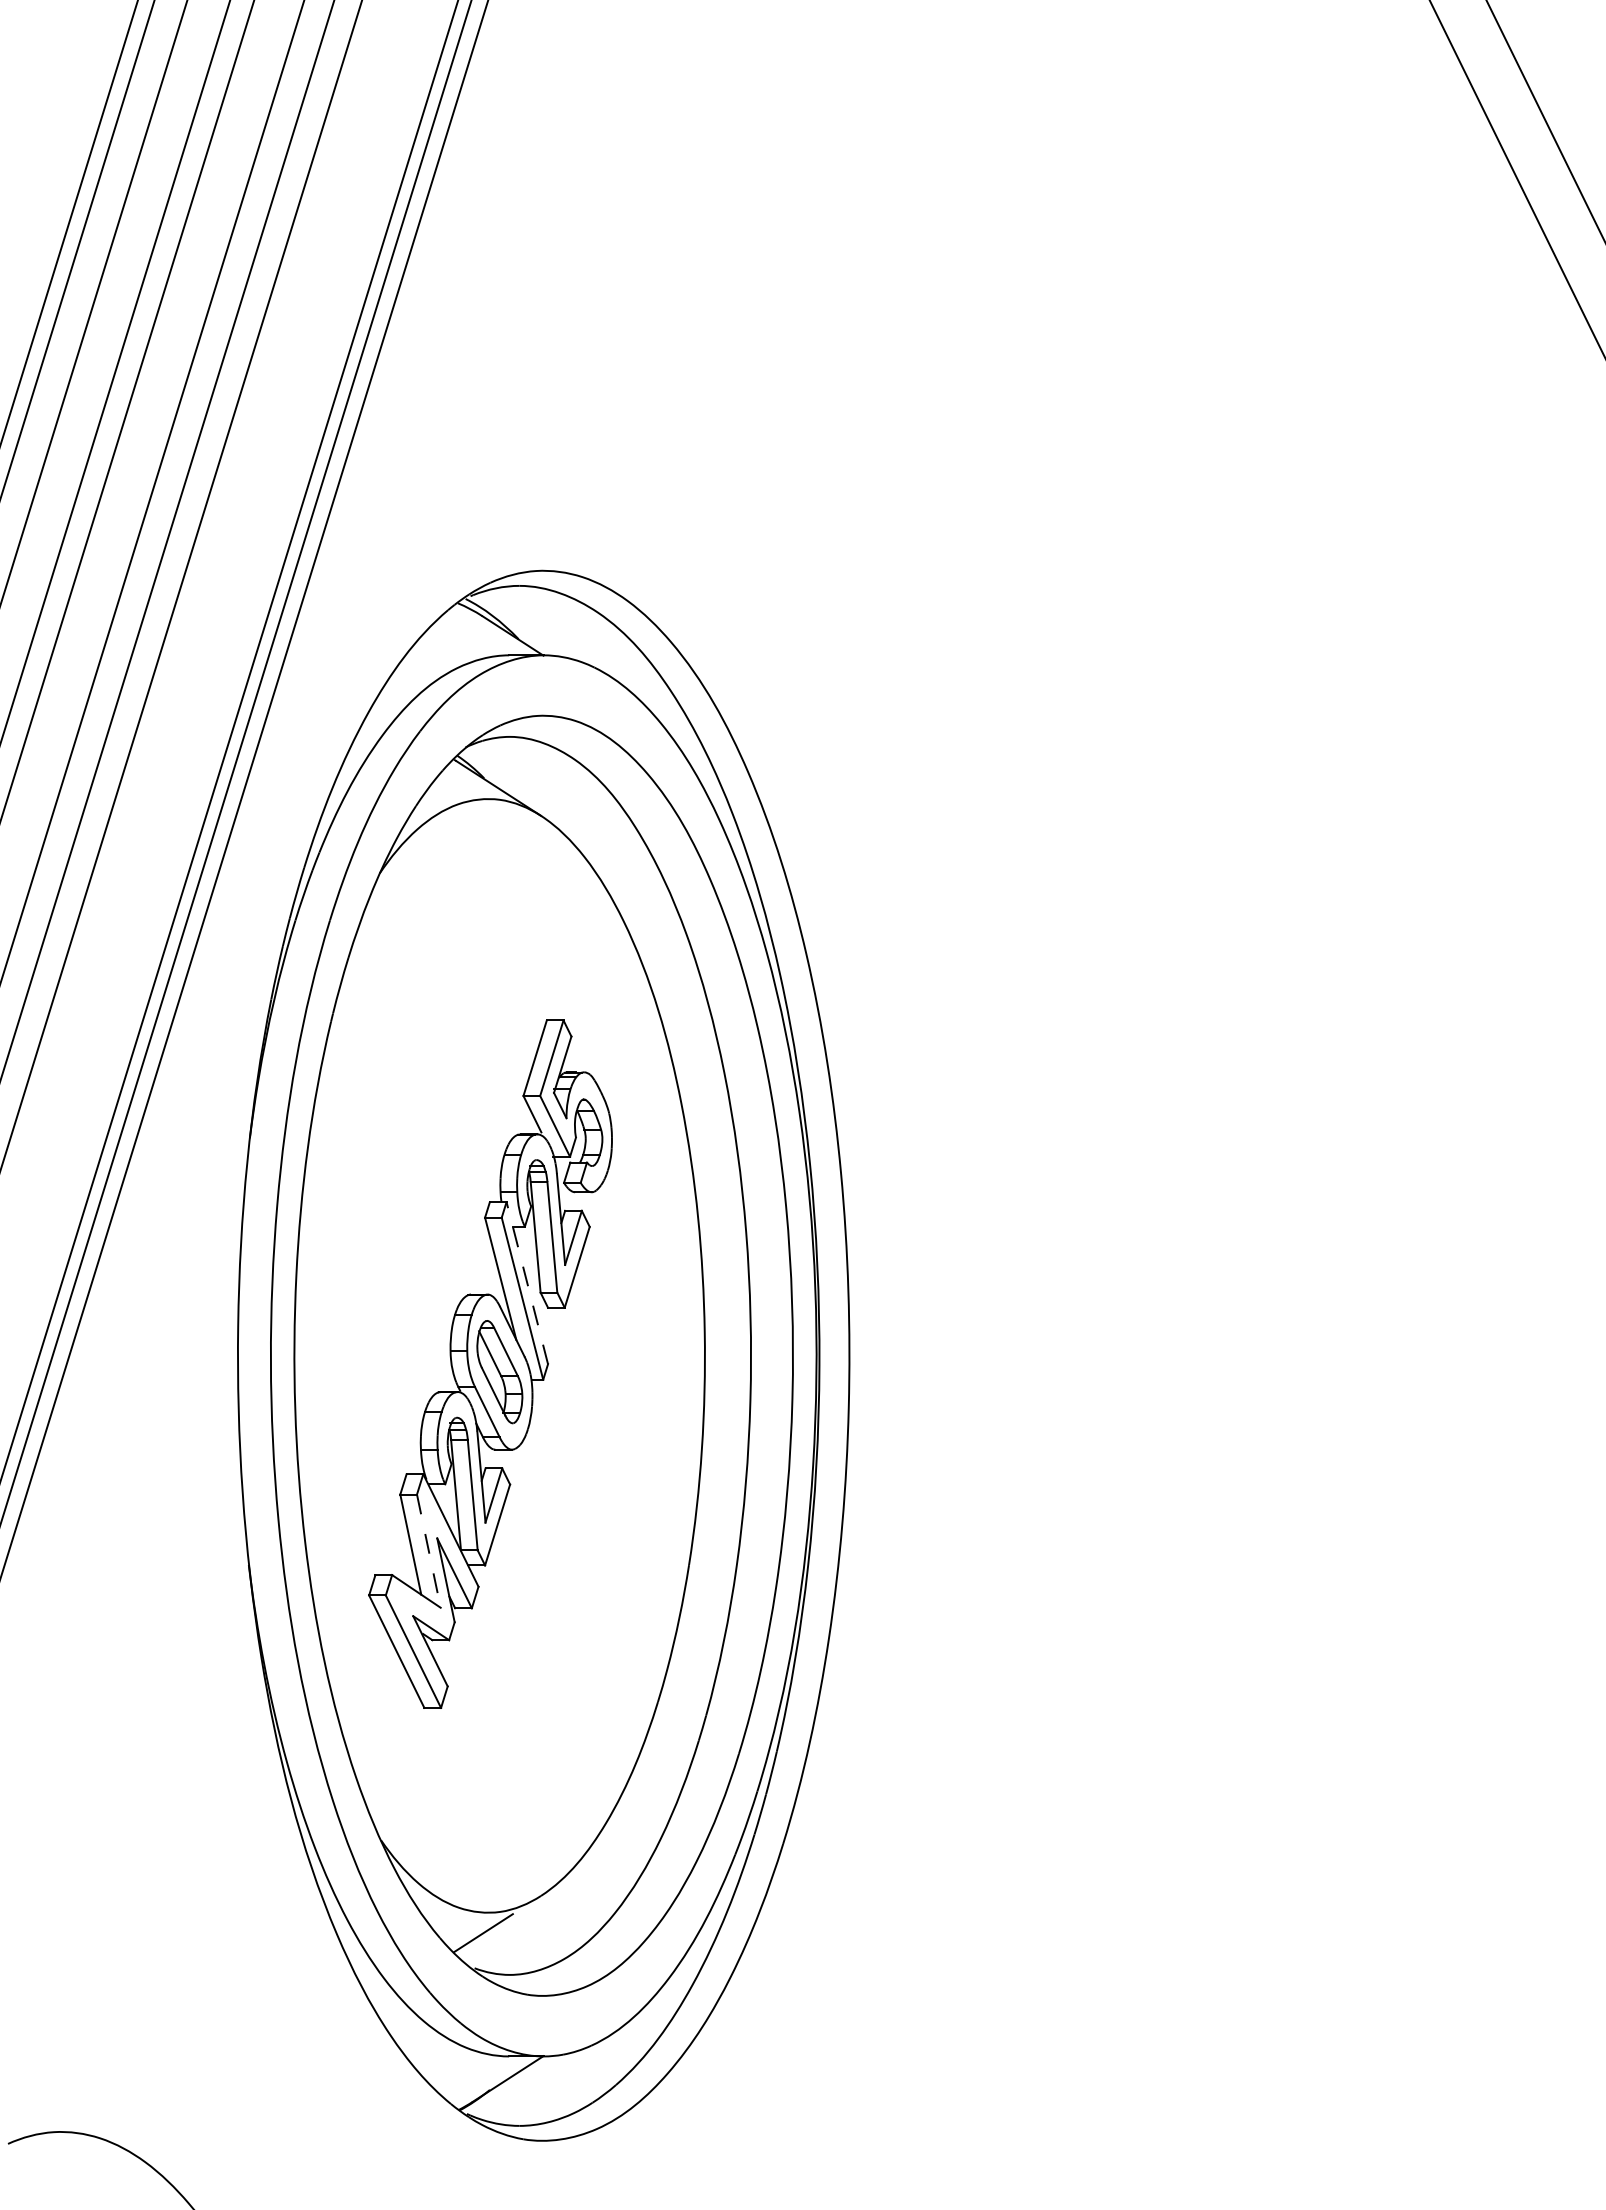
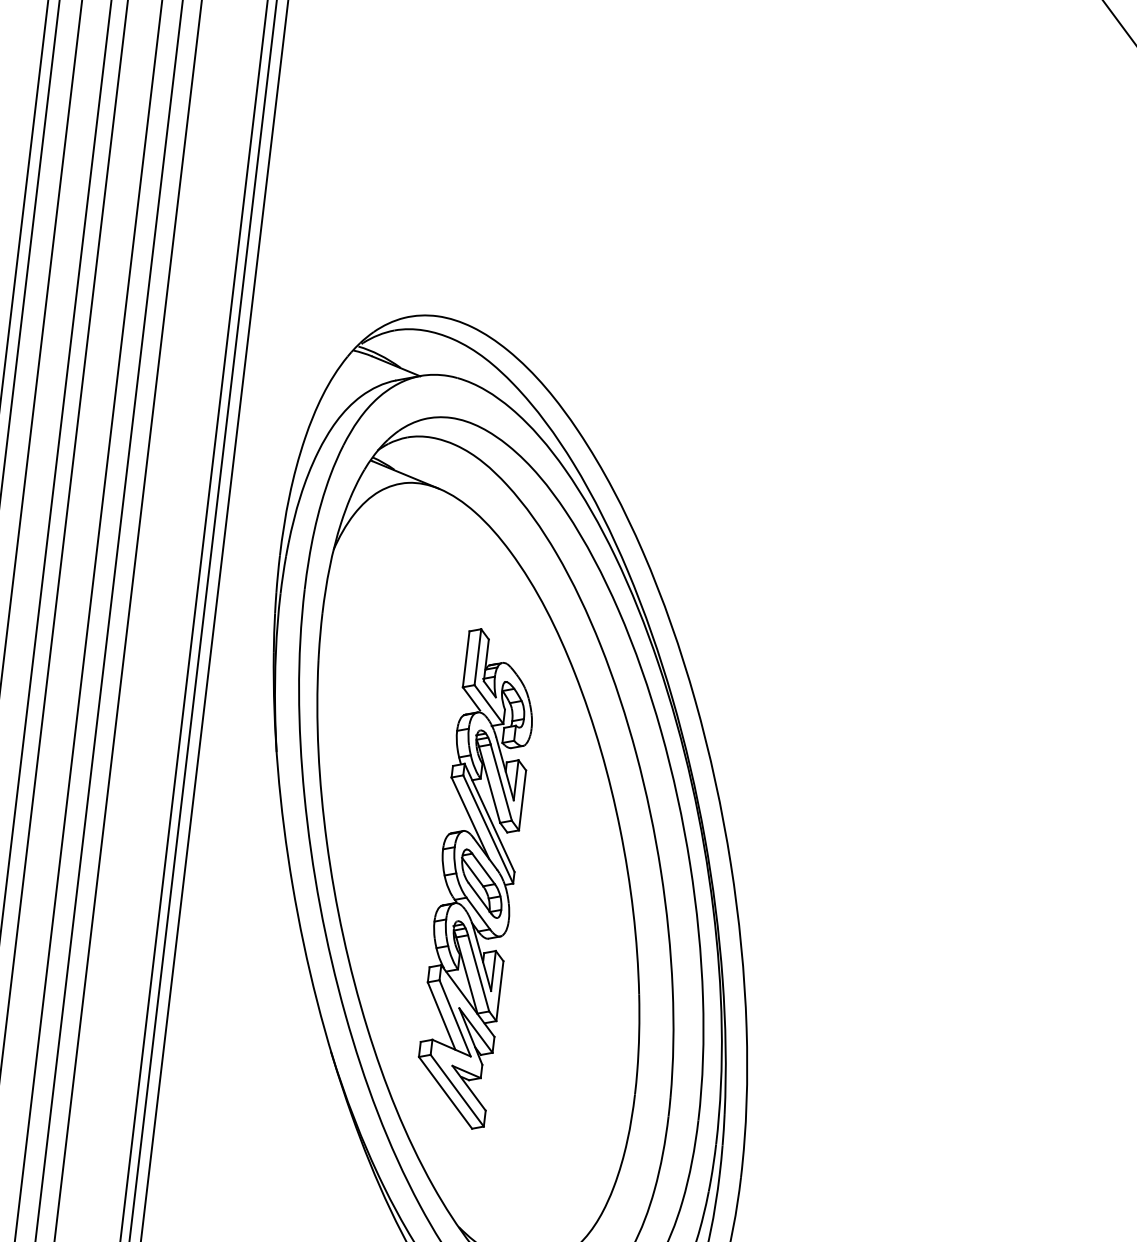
line: (527, 1283) -> (489, 818), dashed -> solid
line: (428, 1551) -> (454, 1018), dashed -> solid

